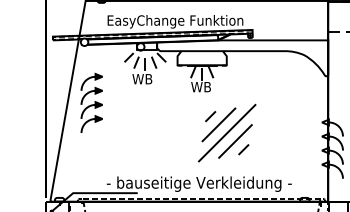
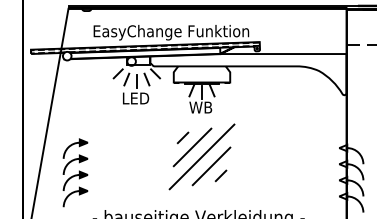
text: (143, 79) -> (134, 98), WB -> LED
part: (91, 102) -> (75, 172), moved
part: (227, 132) -> (202, 156), moved

